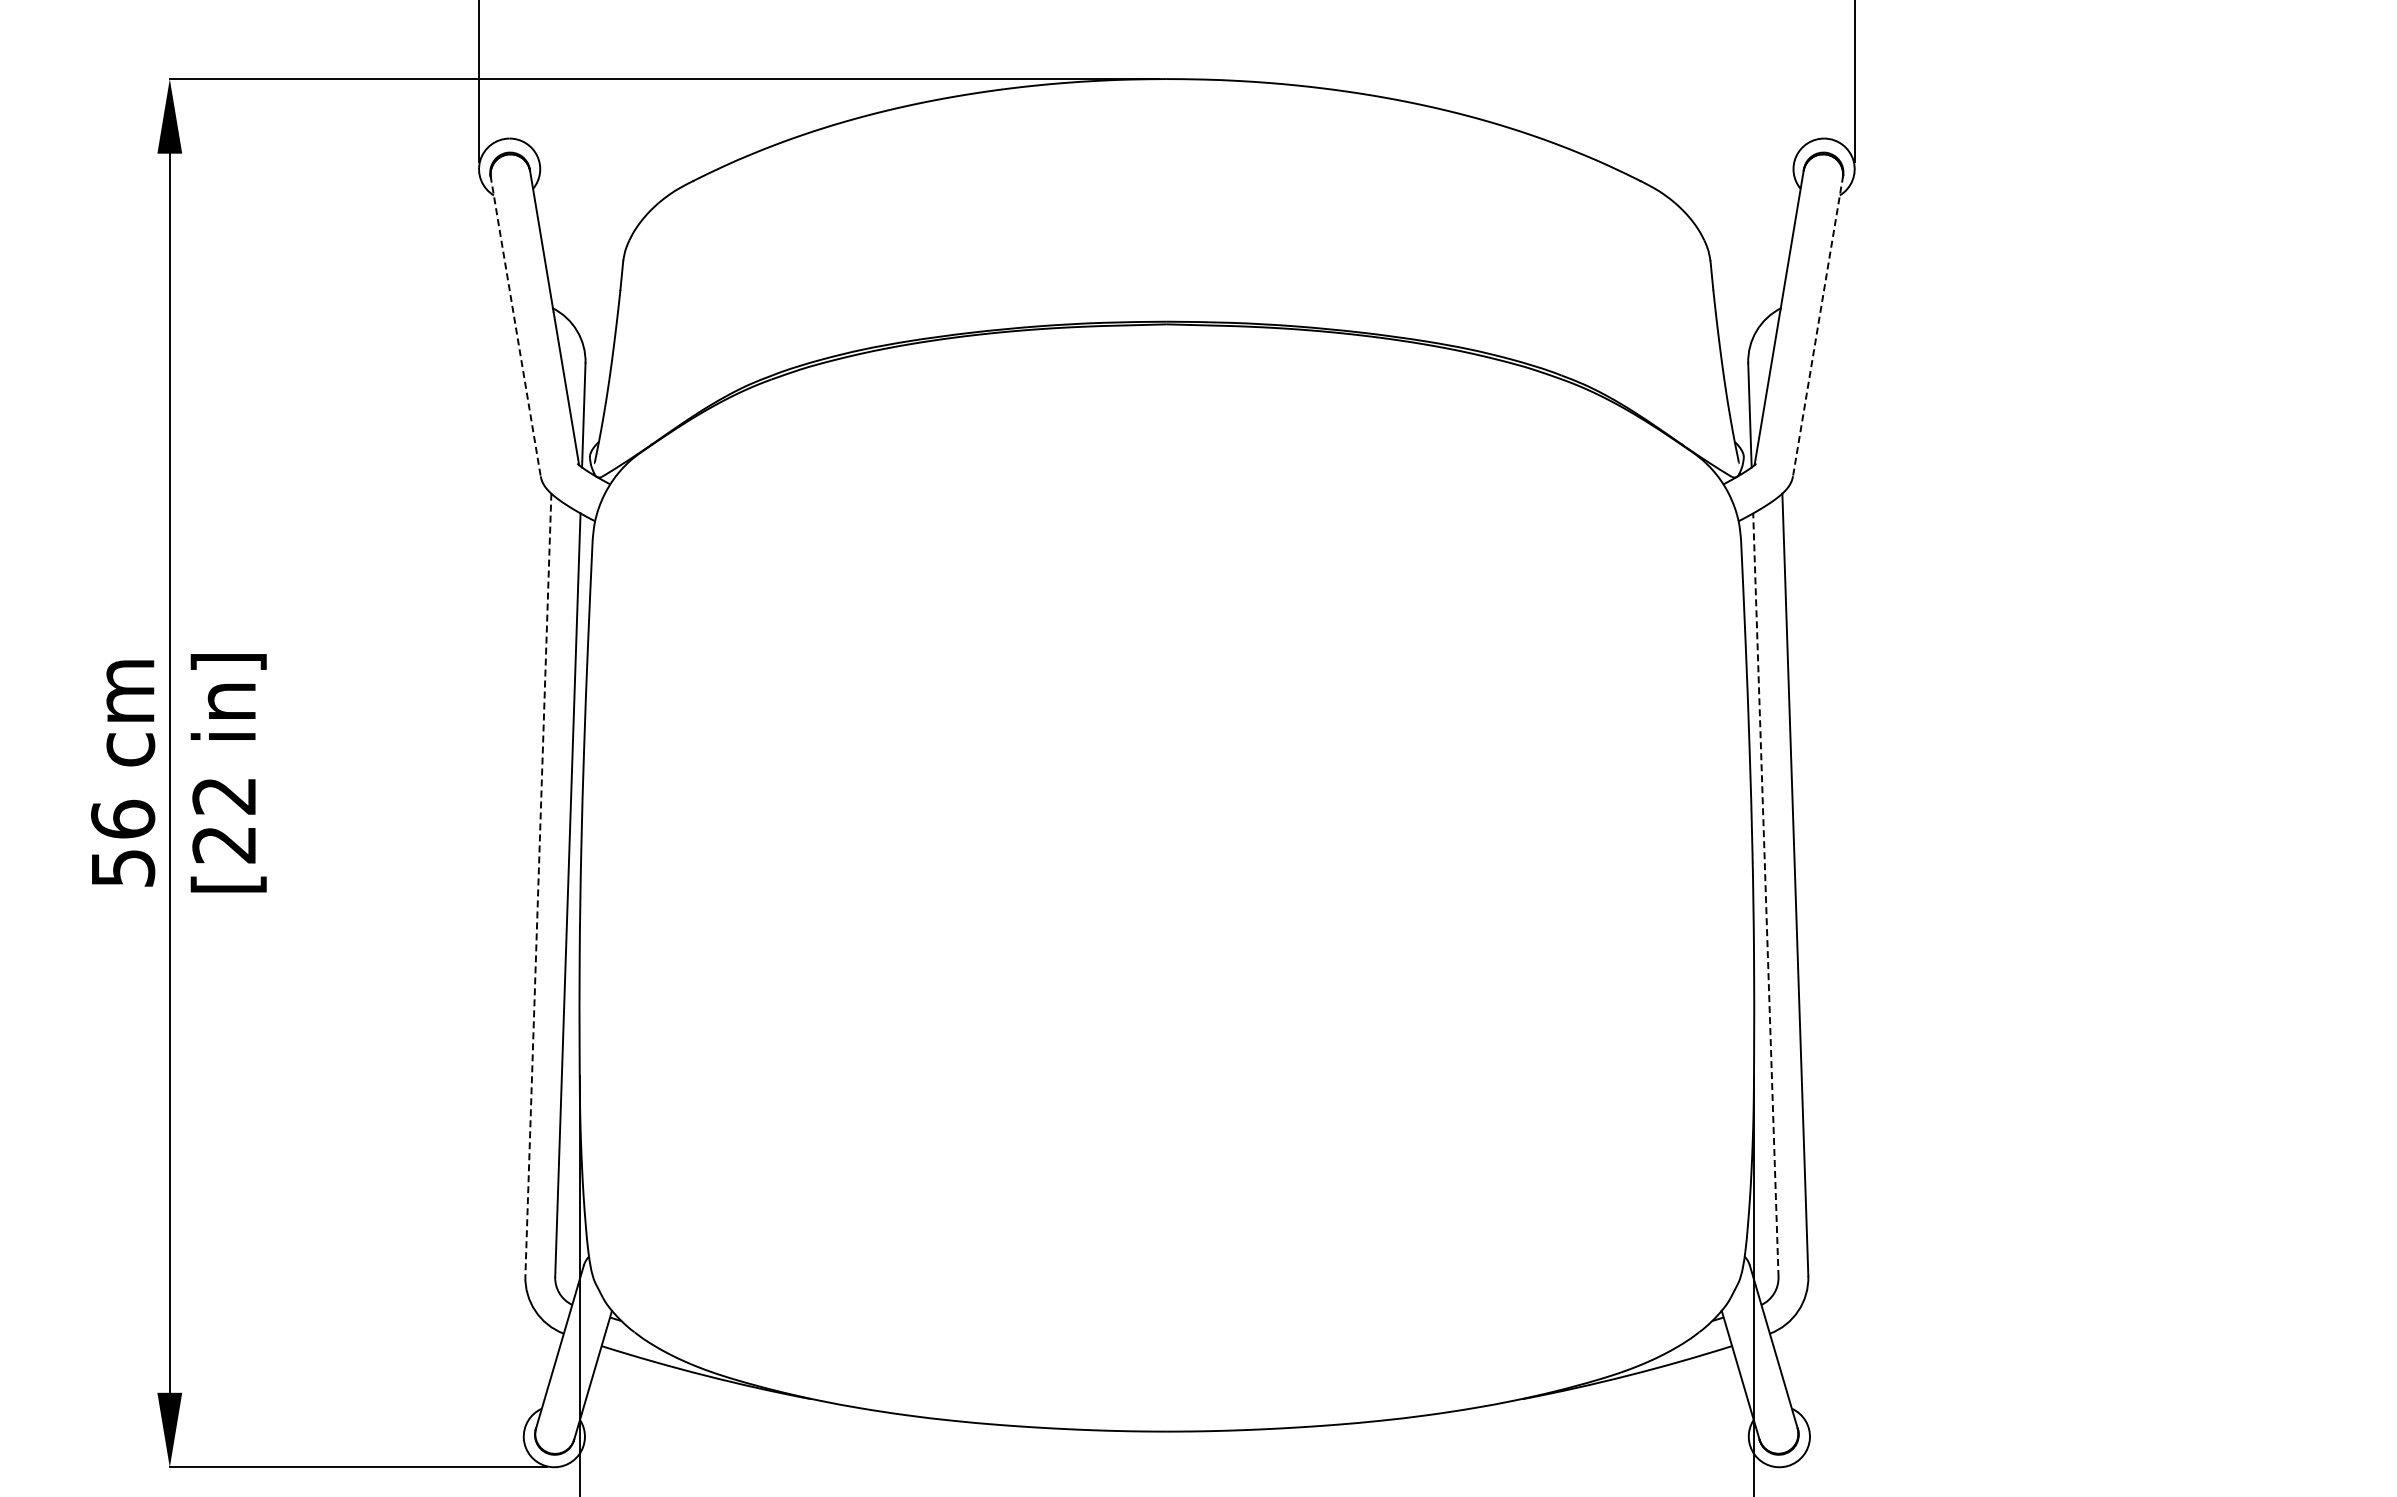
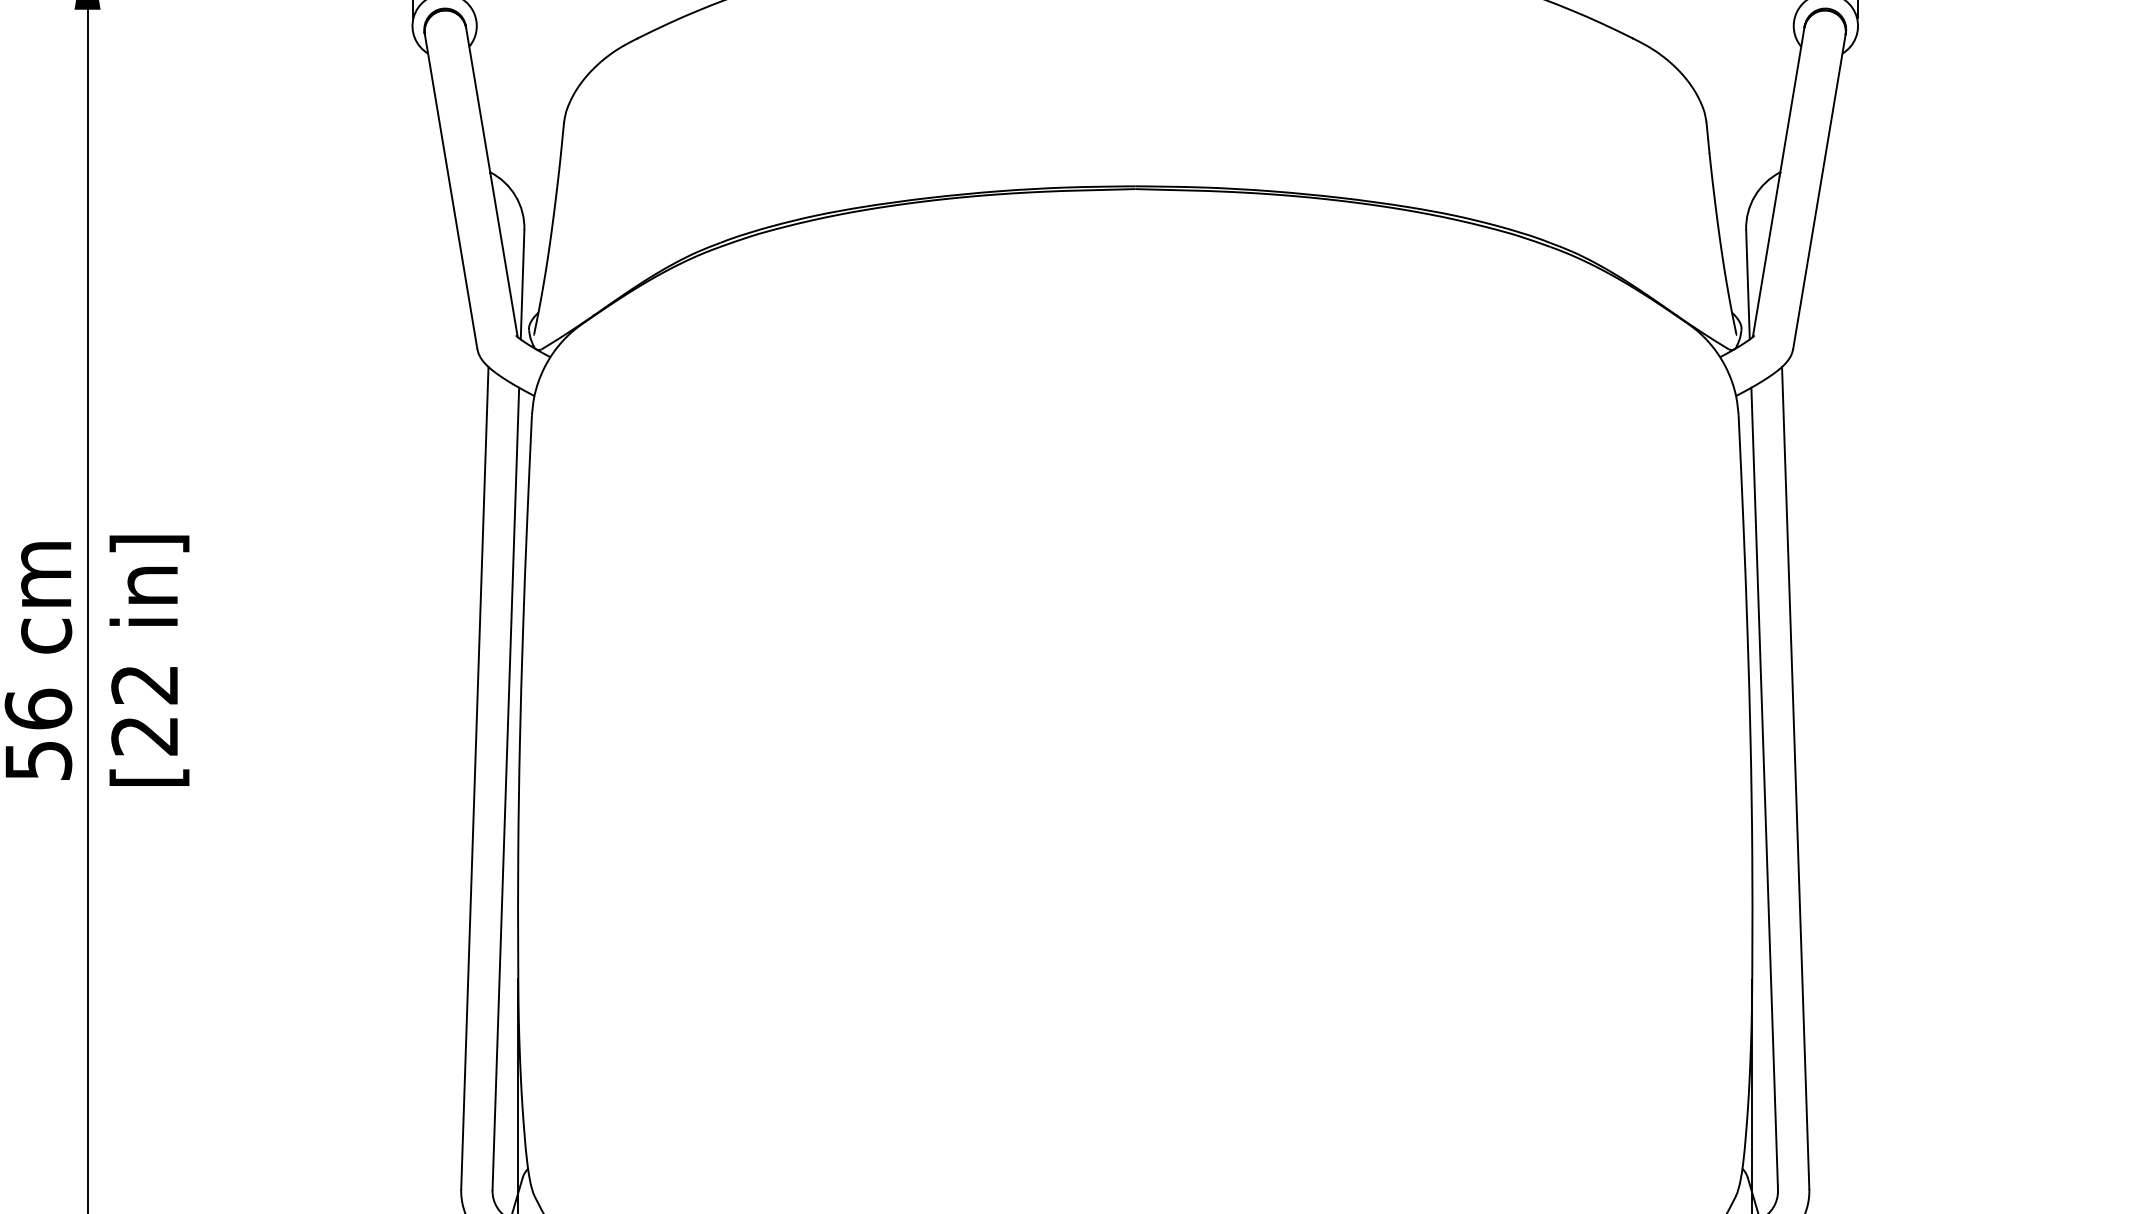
line: (515, 326) -> (450, 191), dashed -> solid
line: (1818, 326) -> (1820, 191), dashed -> solid
line: (538, 885) -> (474, 778), dashed -> solid
line: (1765, 895) -> (1764, 789), dashed -> solid

